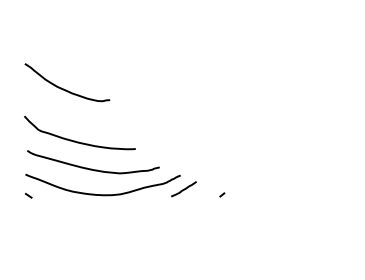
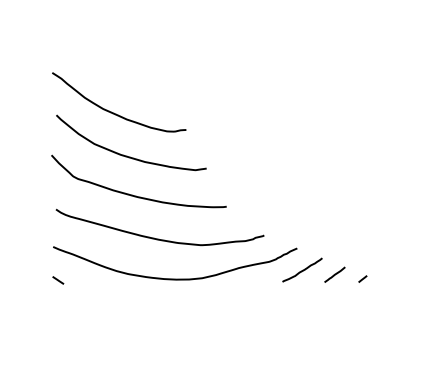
curve: (71, 115) -> (125, 154), added
line: (204, 191) -> (334, 273), added

